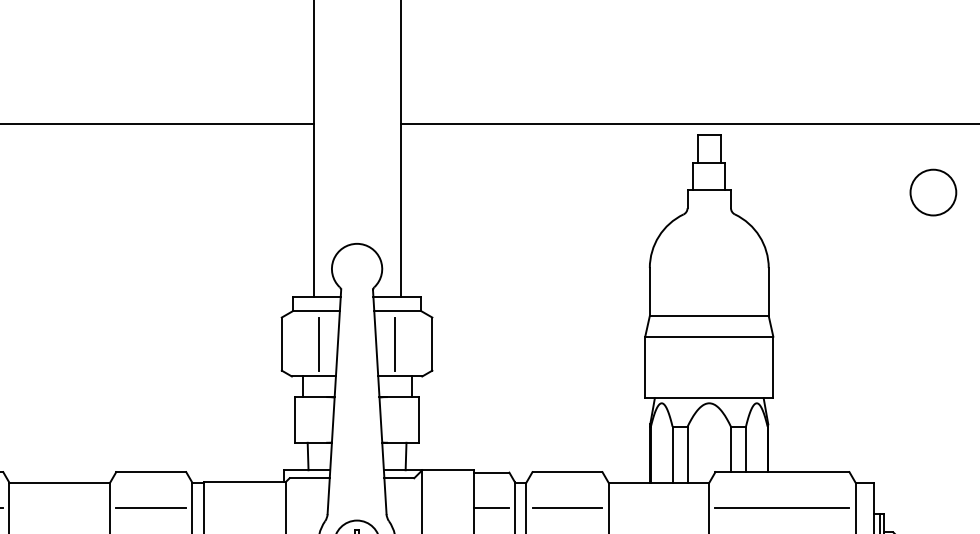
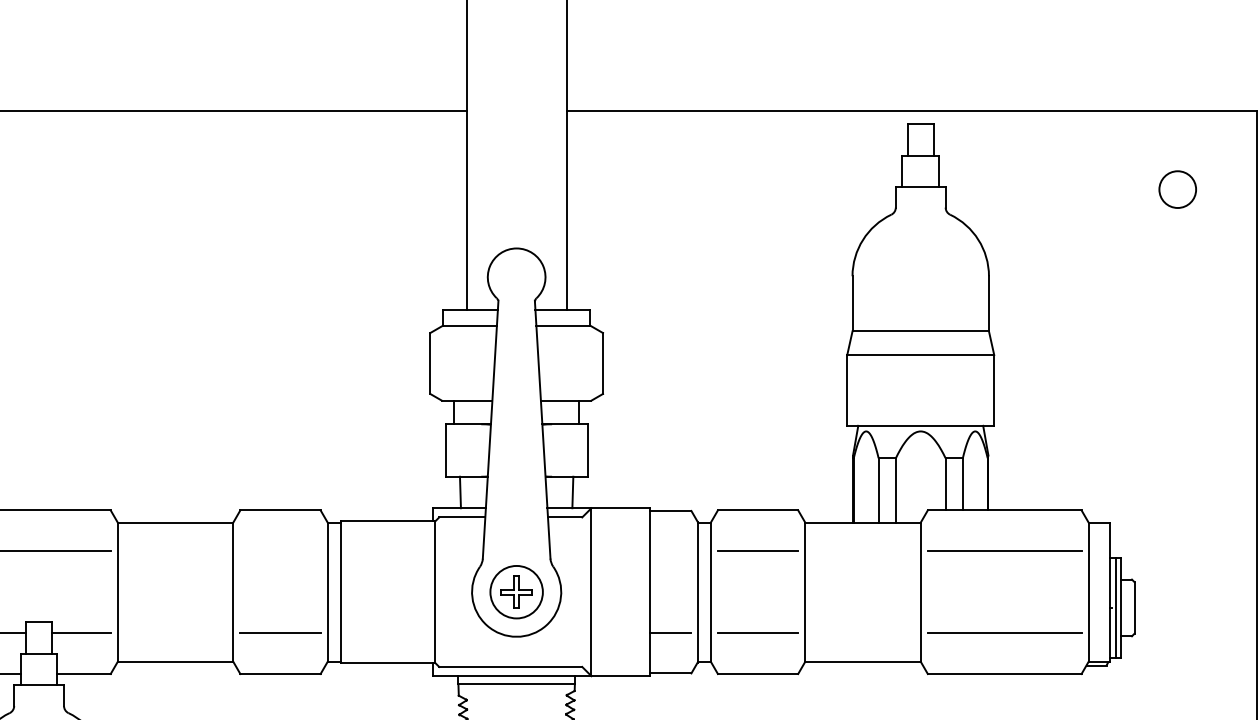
circle: (933, 192) -> (1177, 189), size x0.7
line: (319, 344) -> (473, 363), removed
line: (394, 344) -> (559, 363), removed
line: (151, 507) -> (280, 551), removed
line: (491, 507) -> (670, 551), removed

